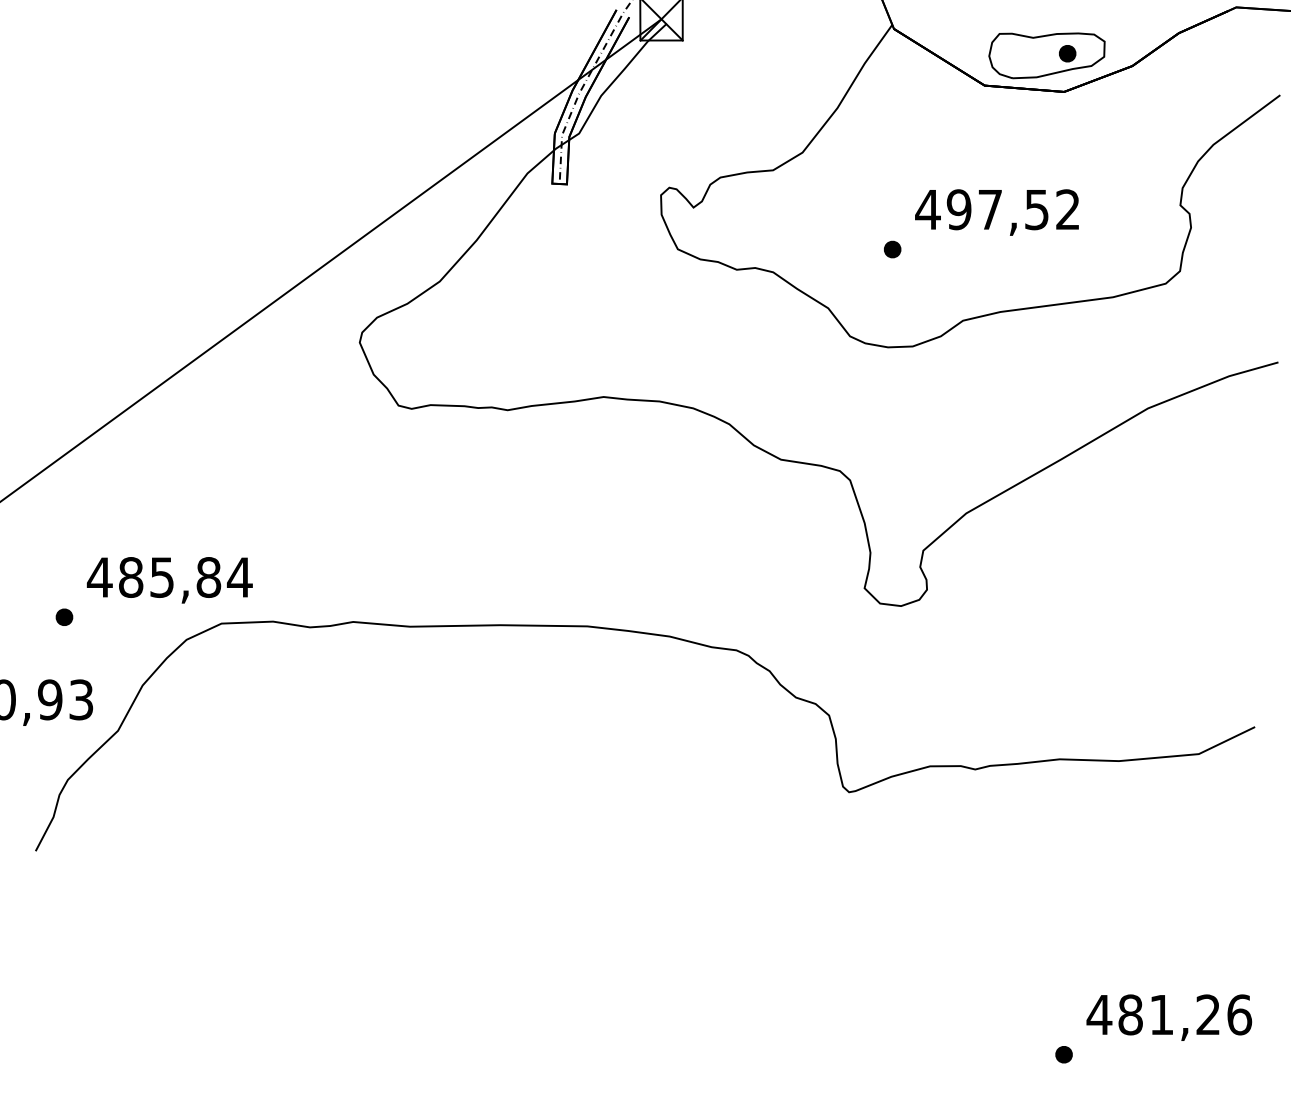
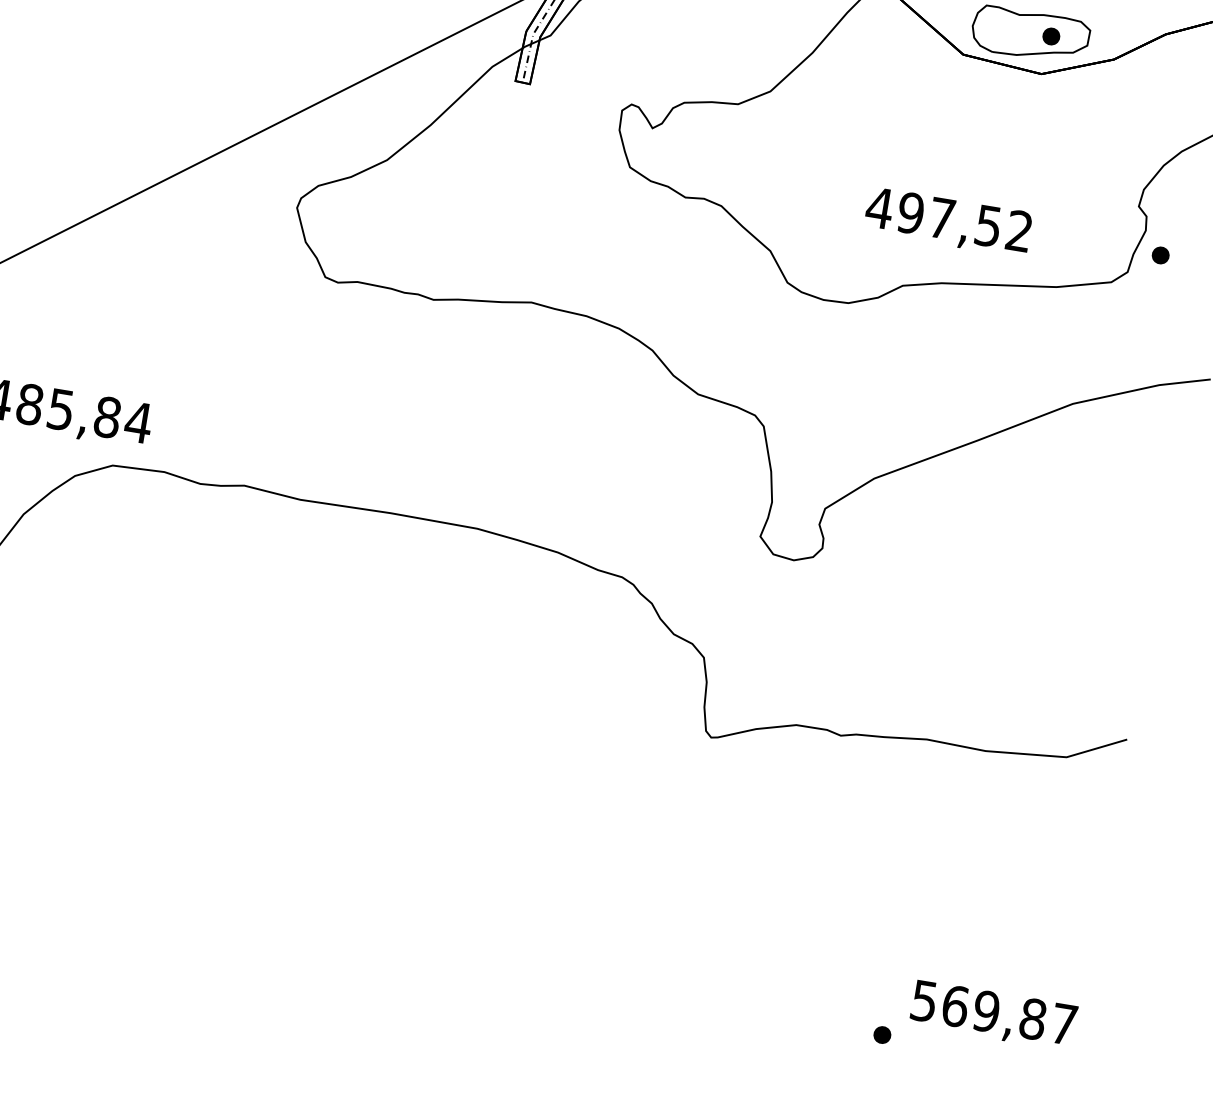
text: (996, 212) -> (947, 222), moved
part: (892, 249) -> (1160, 255), moved
text: (1169, 1014) -> (994, 1012), 481,26 -> 569,87

